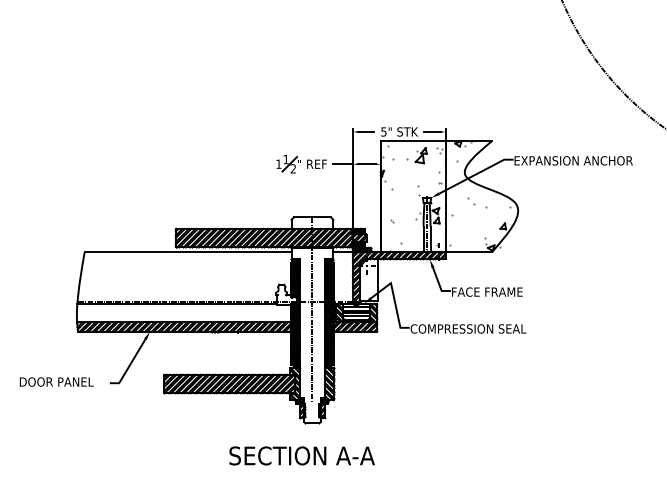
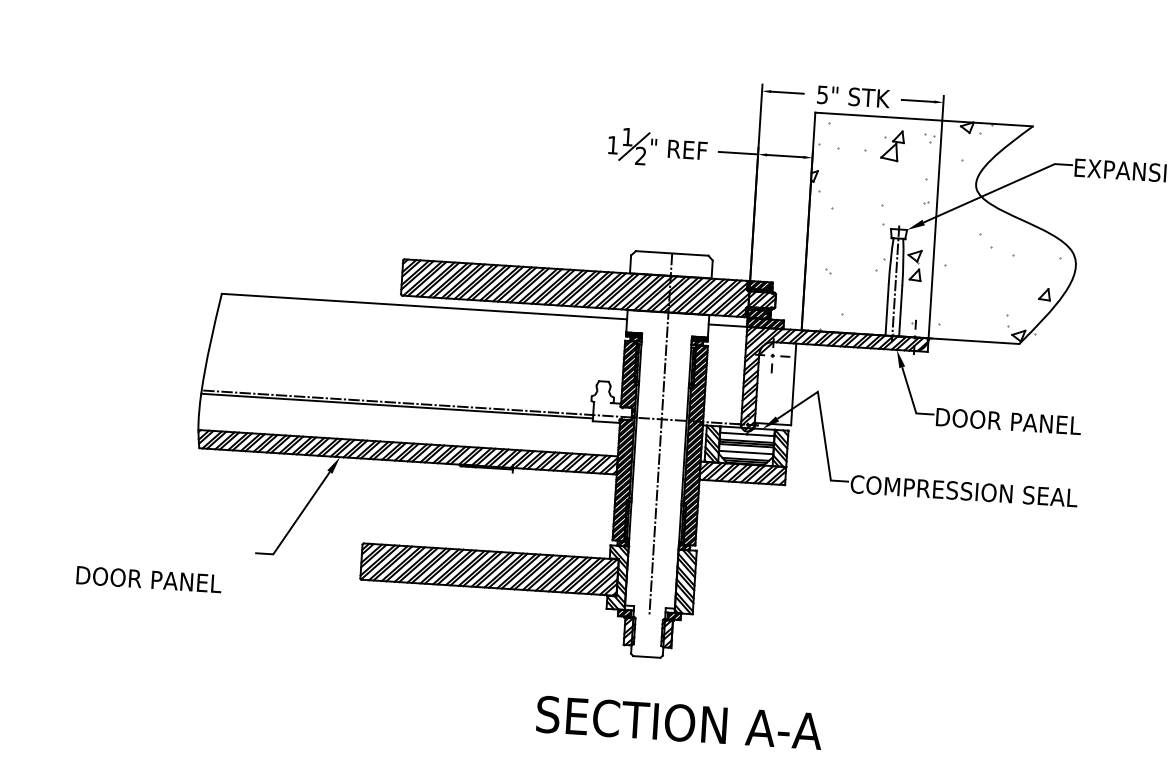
text: (489, 291) -> (1009, 420), FACE FRAME -> DOOR PANEL
text: (56, 381) -> (148, 578), moved
text: (301, 455) -> (678, 721), moved

